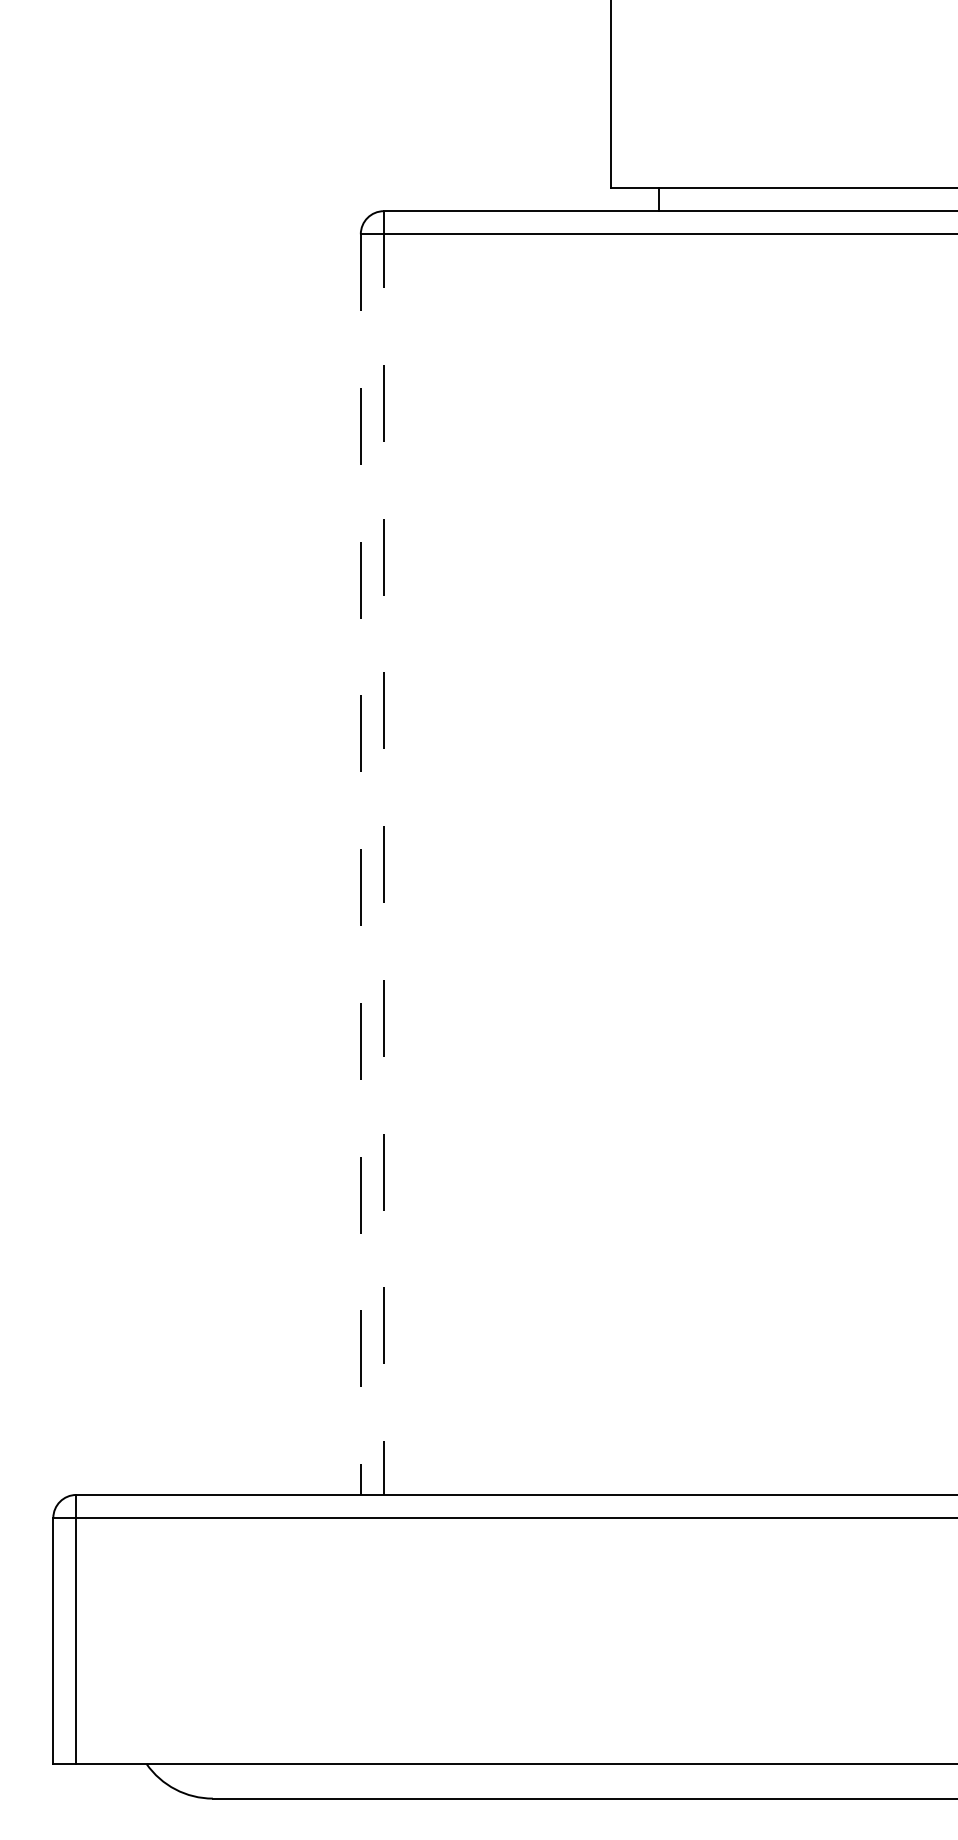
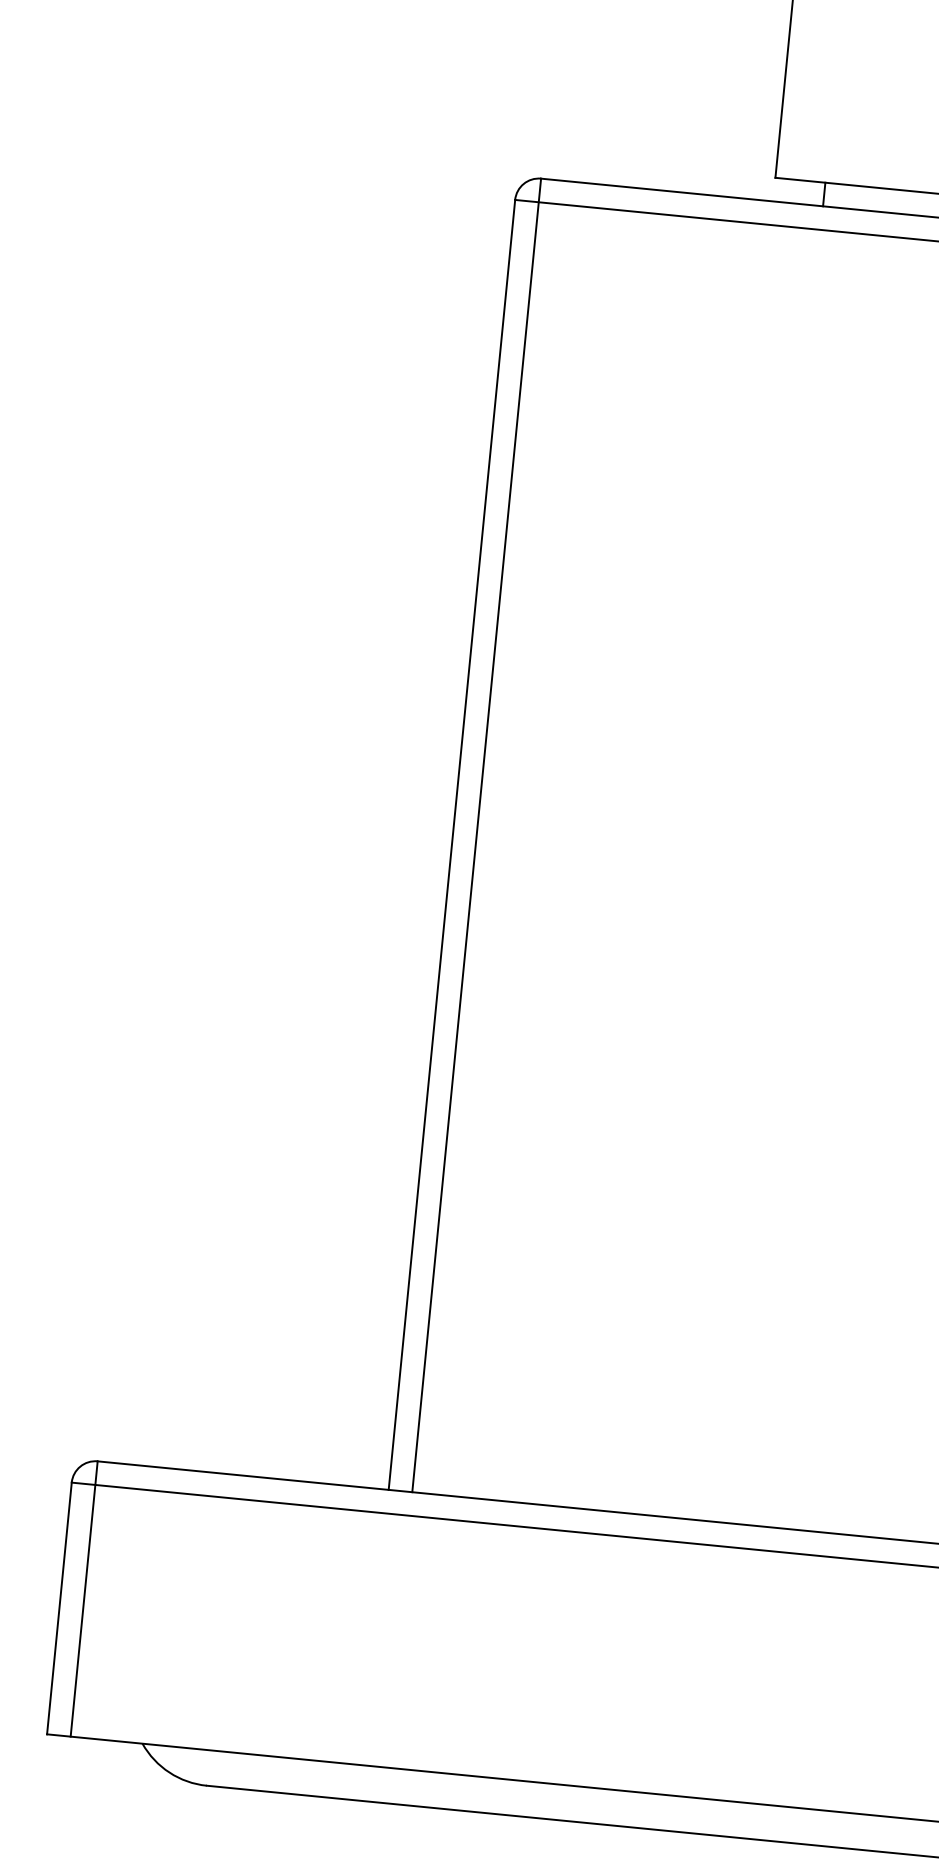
line: (383, 853) -> (476, 835), dashed -> solid
line: (360, 865) -> (451, 845), dashed -> solid

